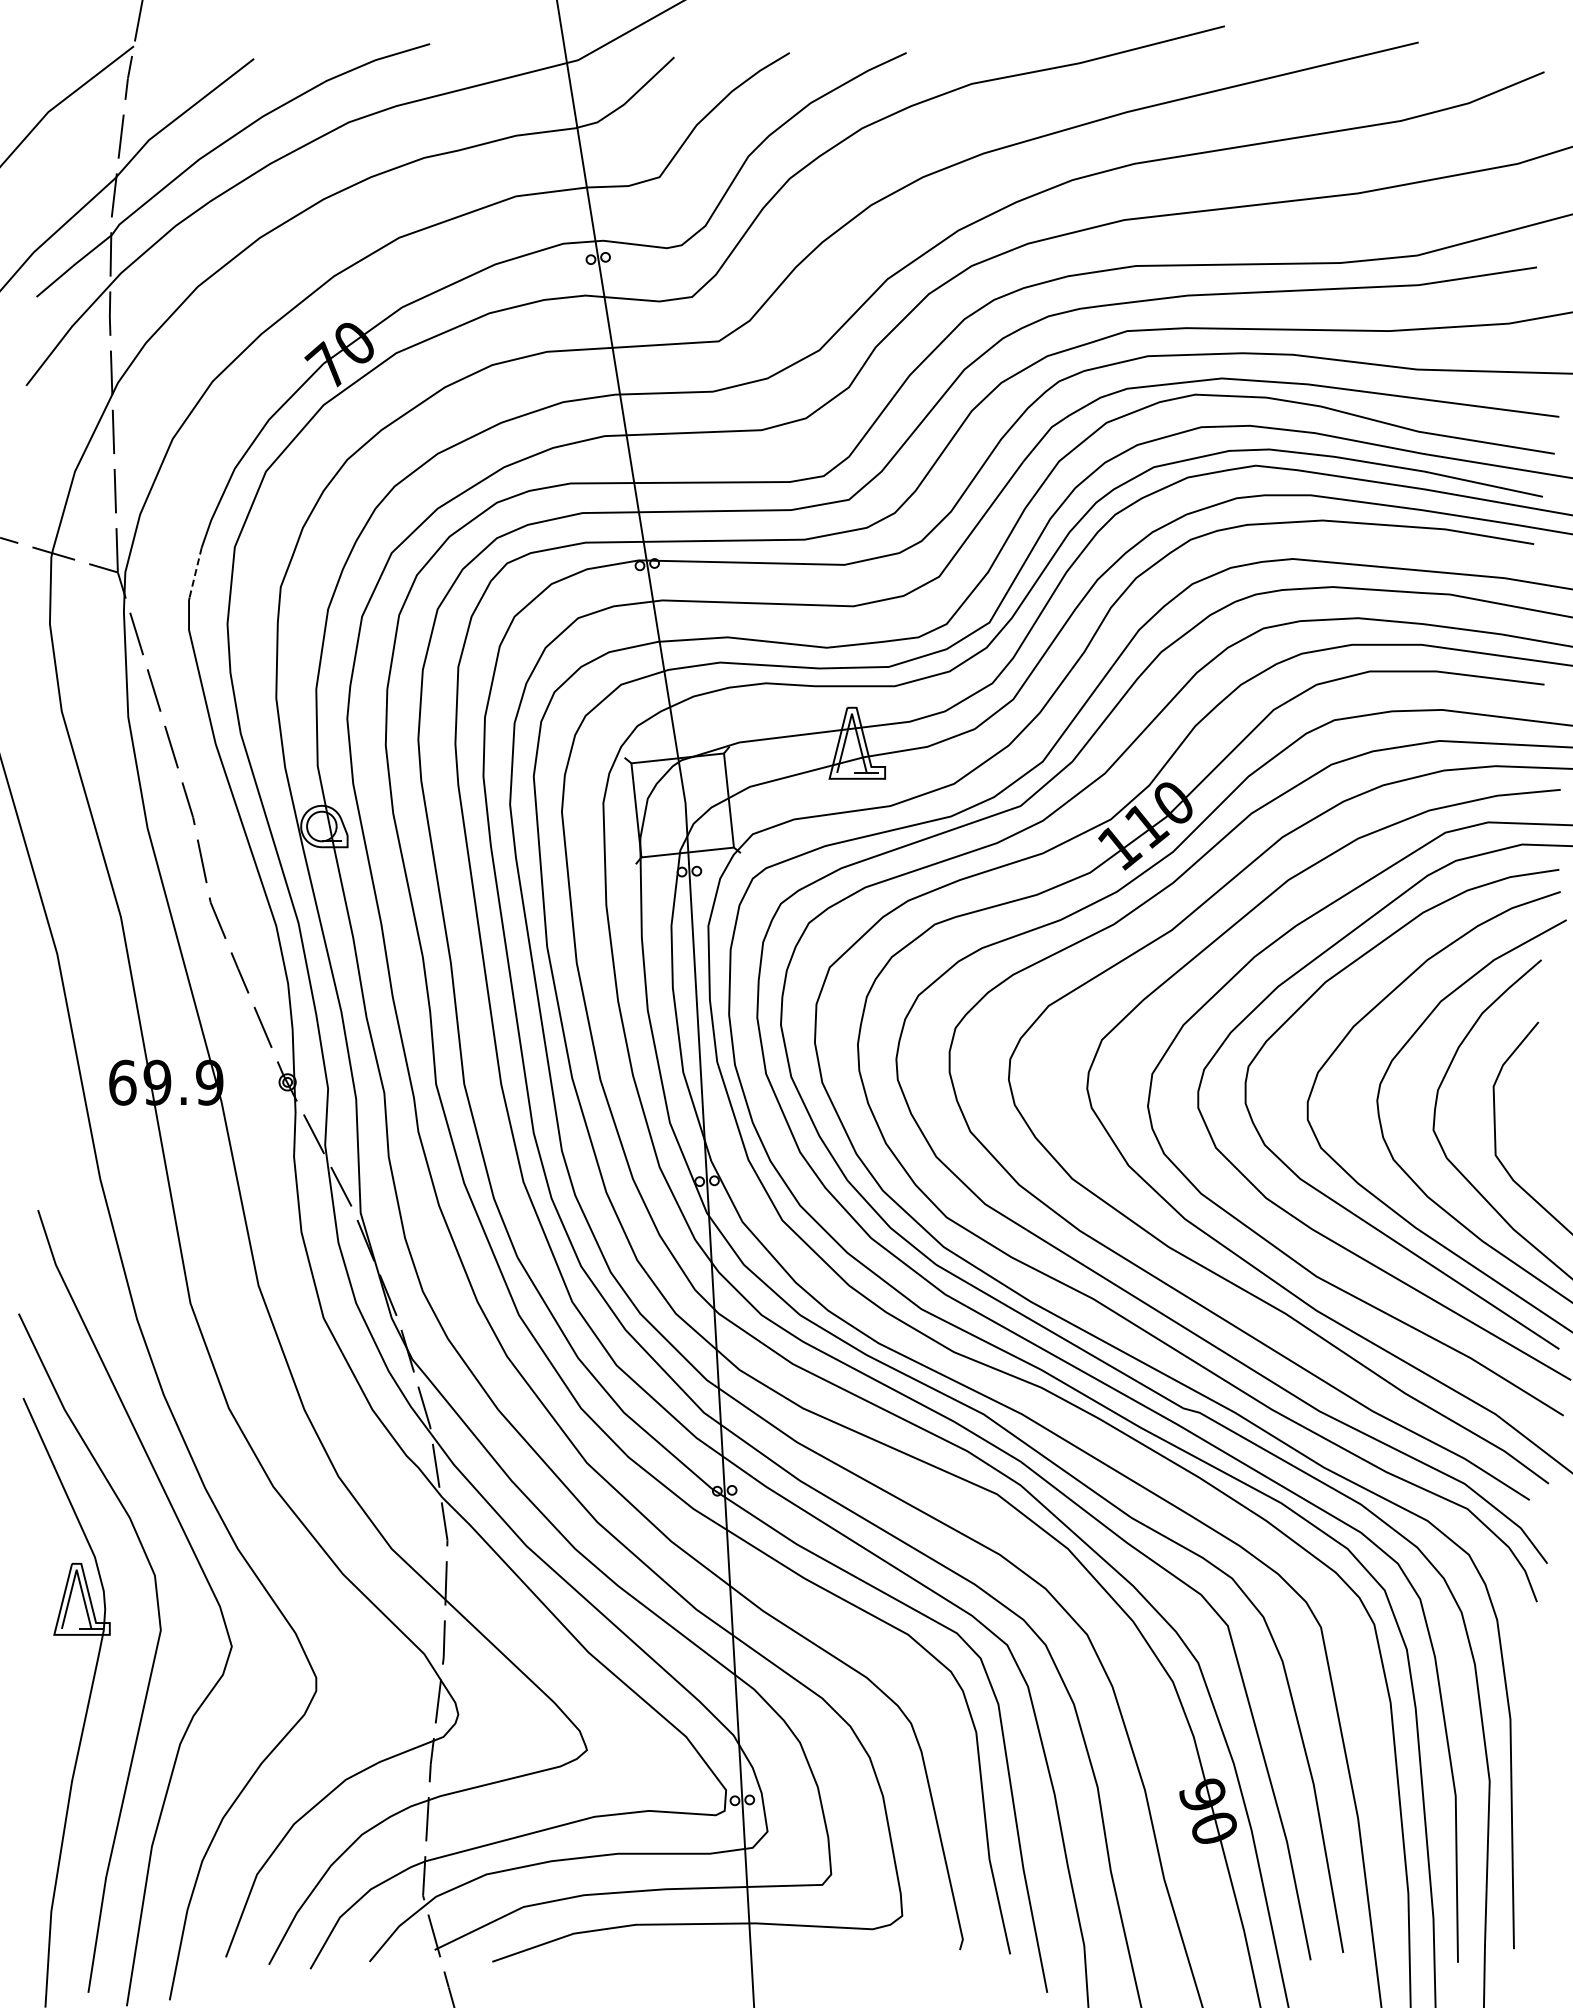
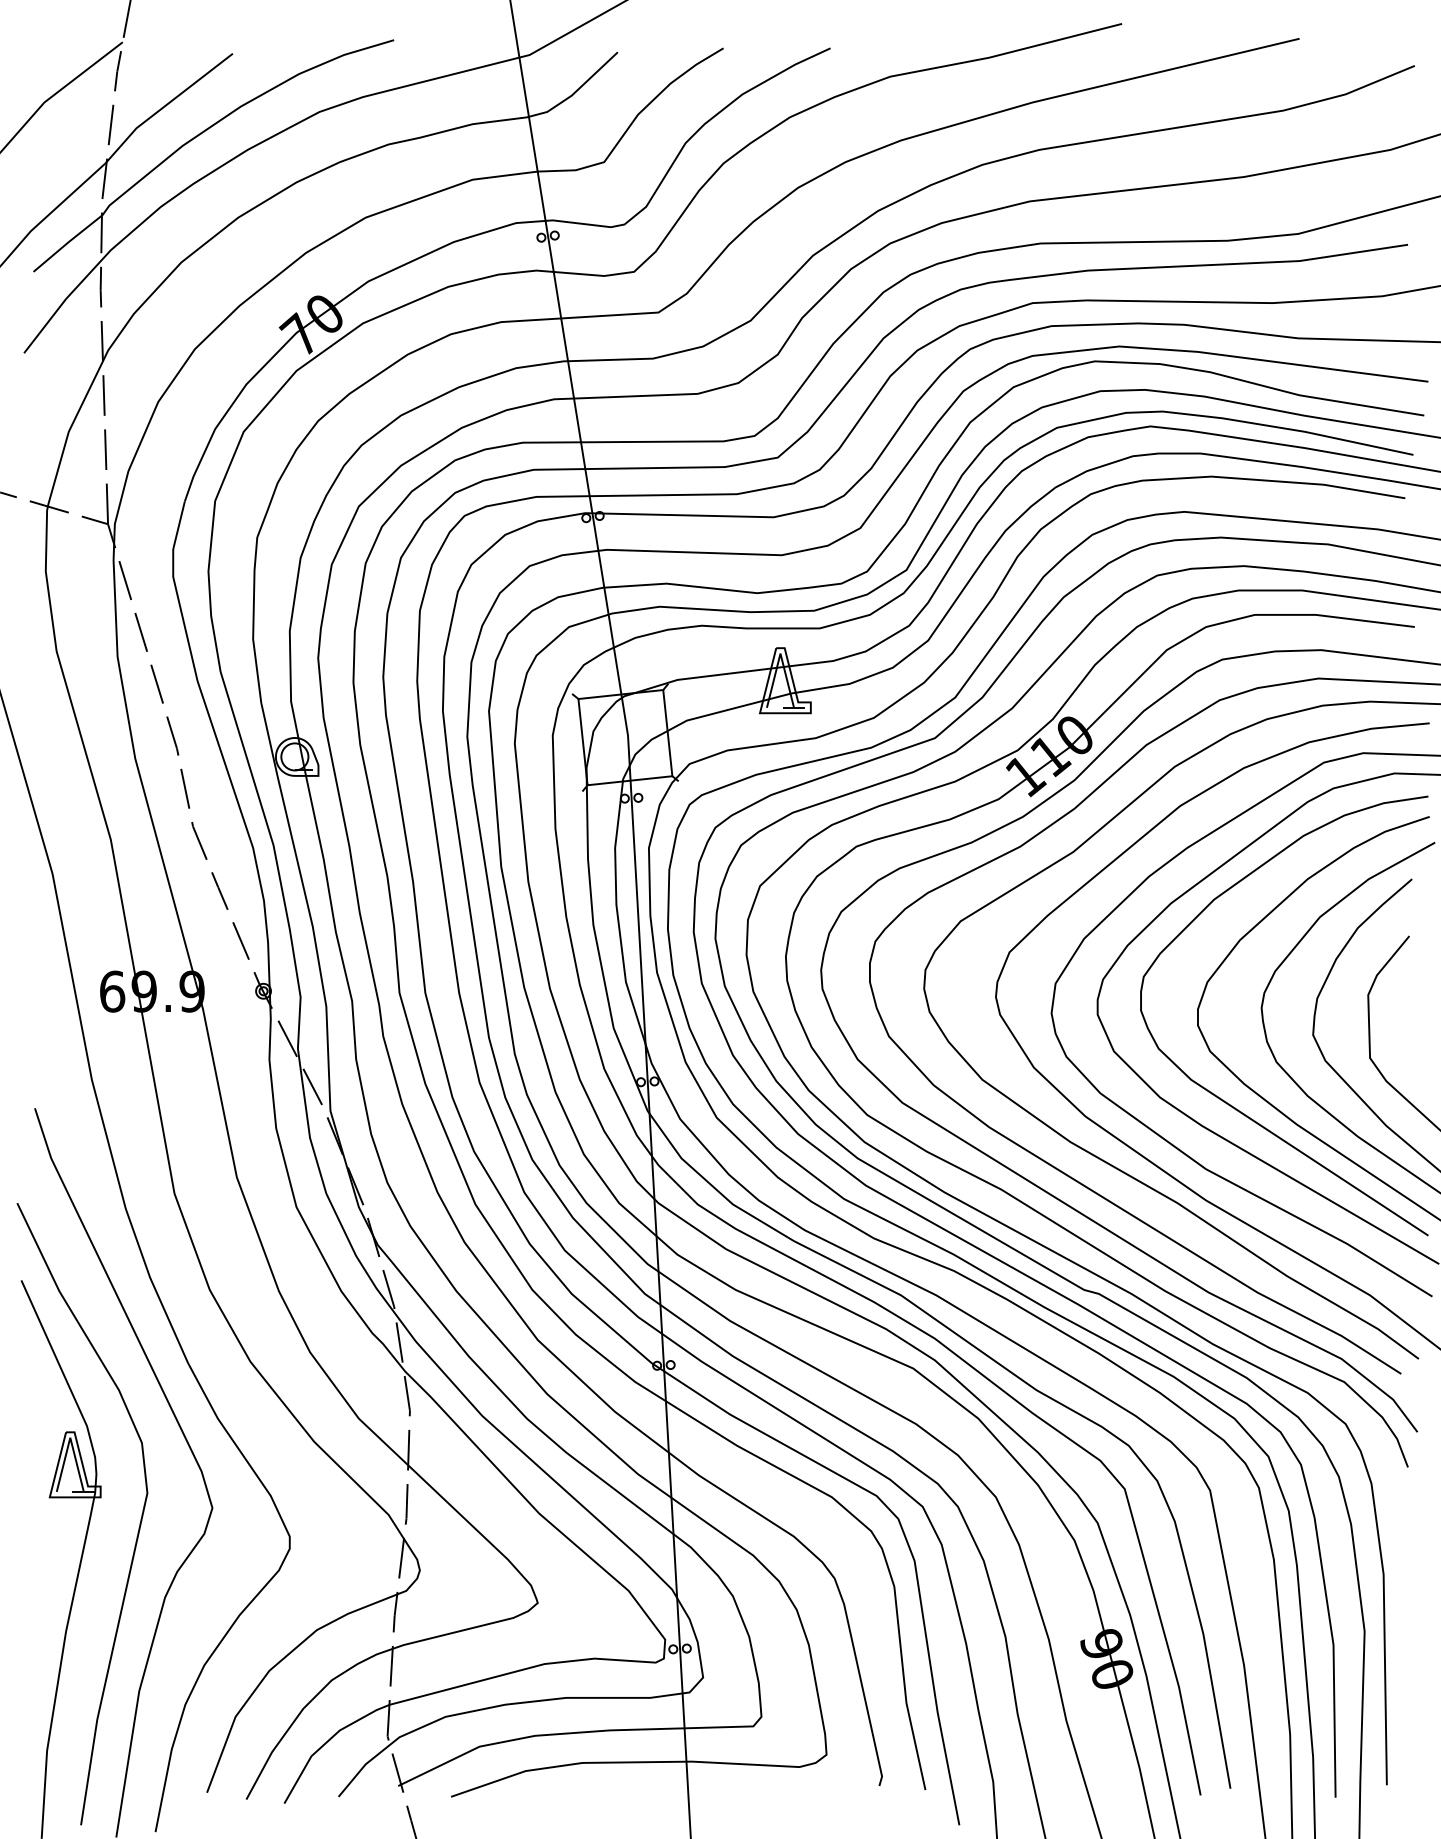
line: (195, 572) -> (179, 524), dashed -> solid

